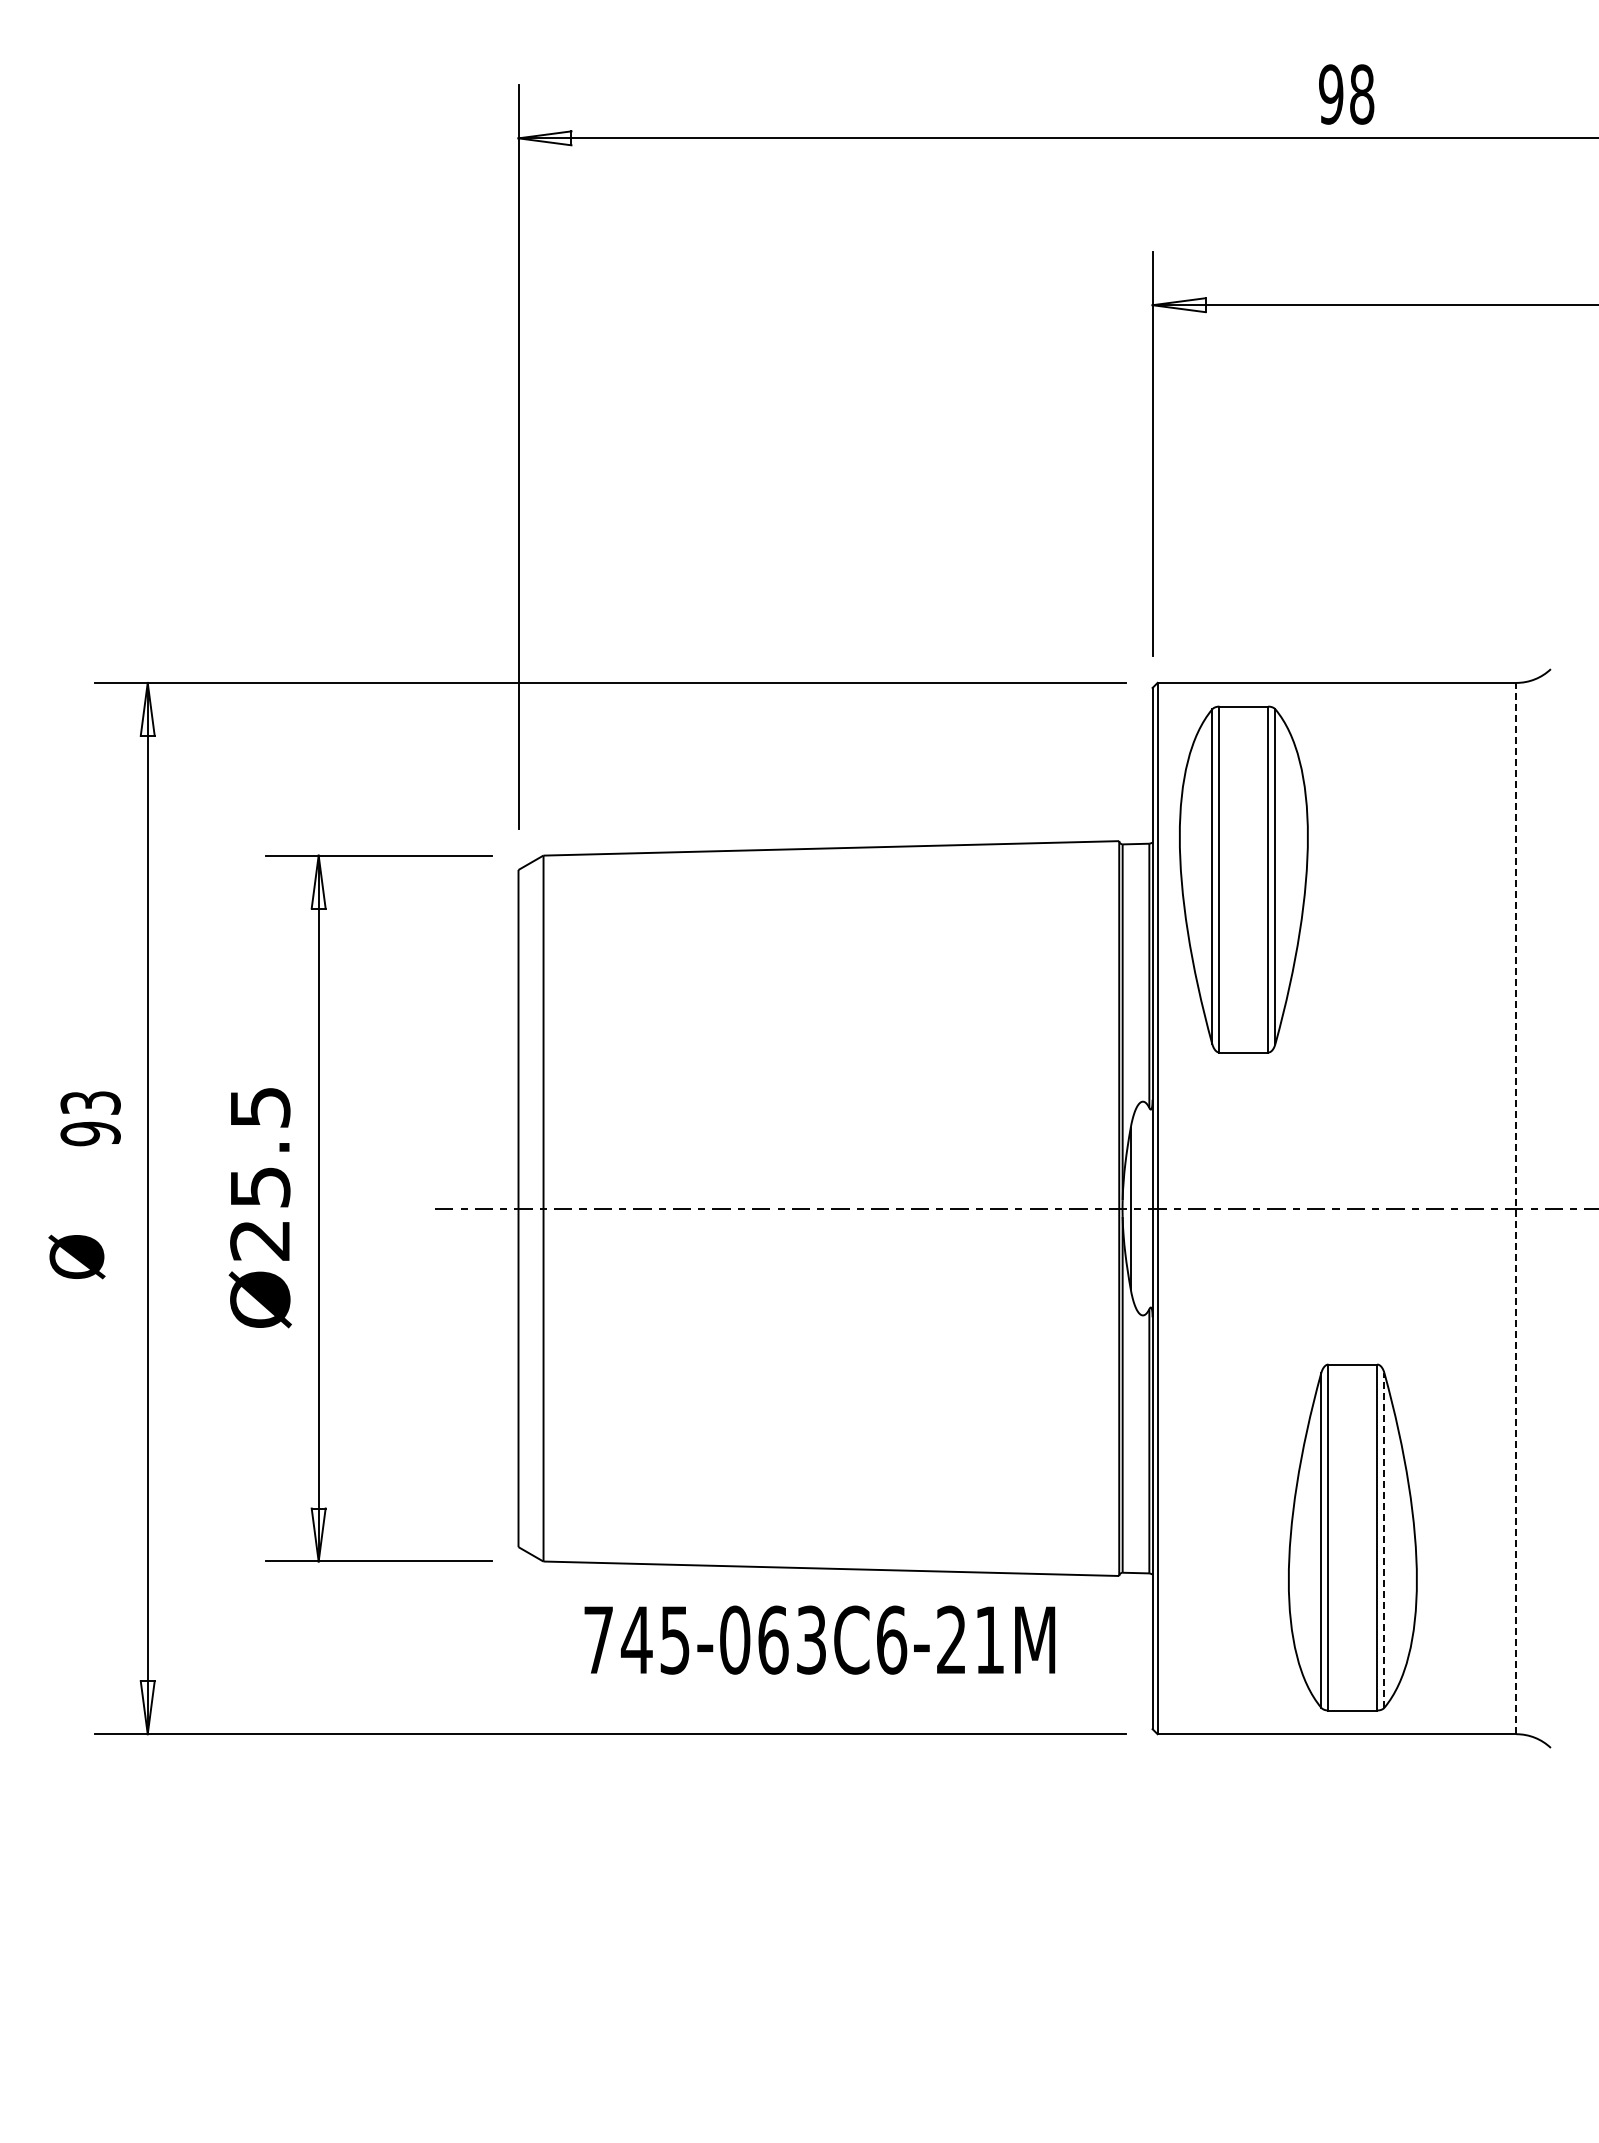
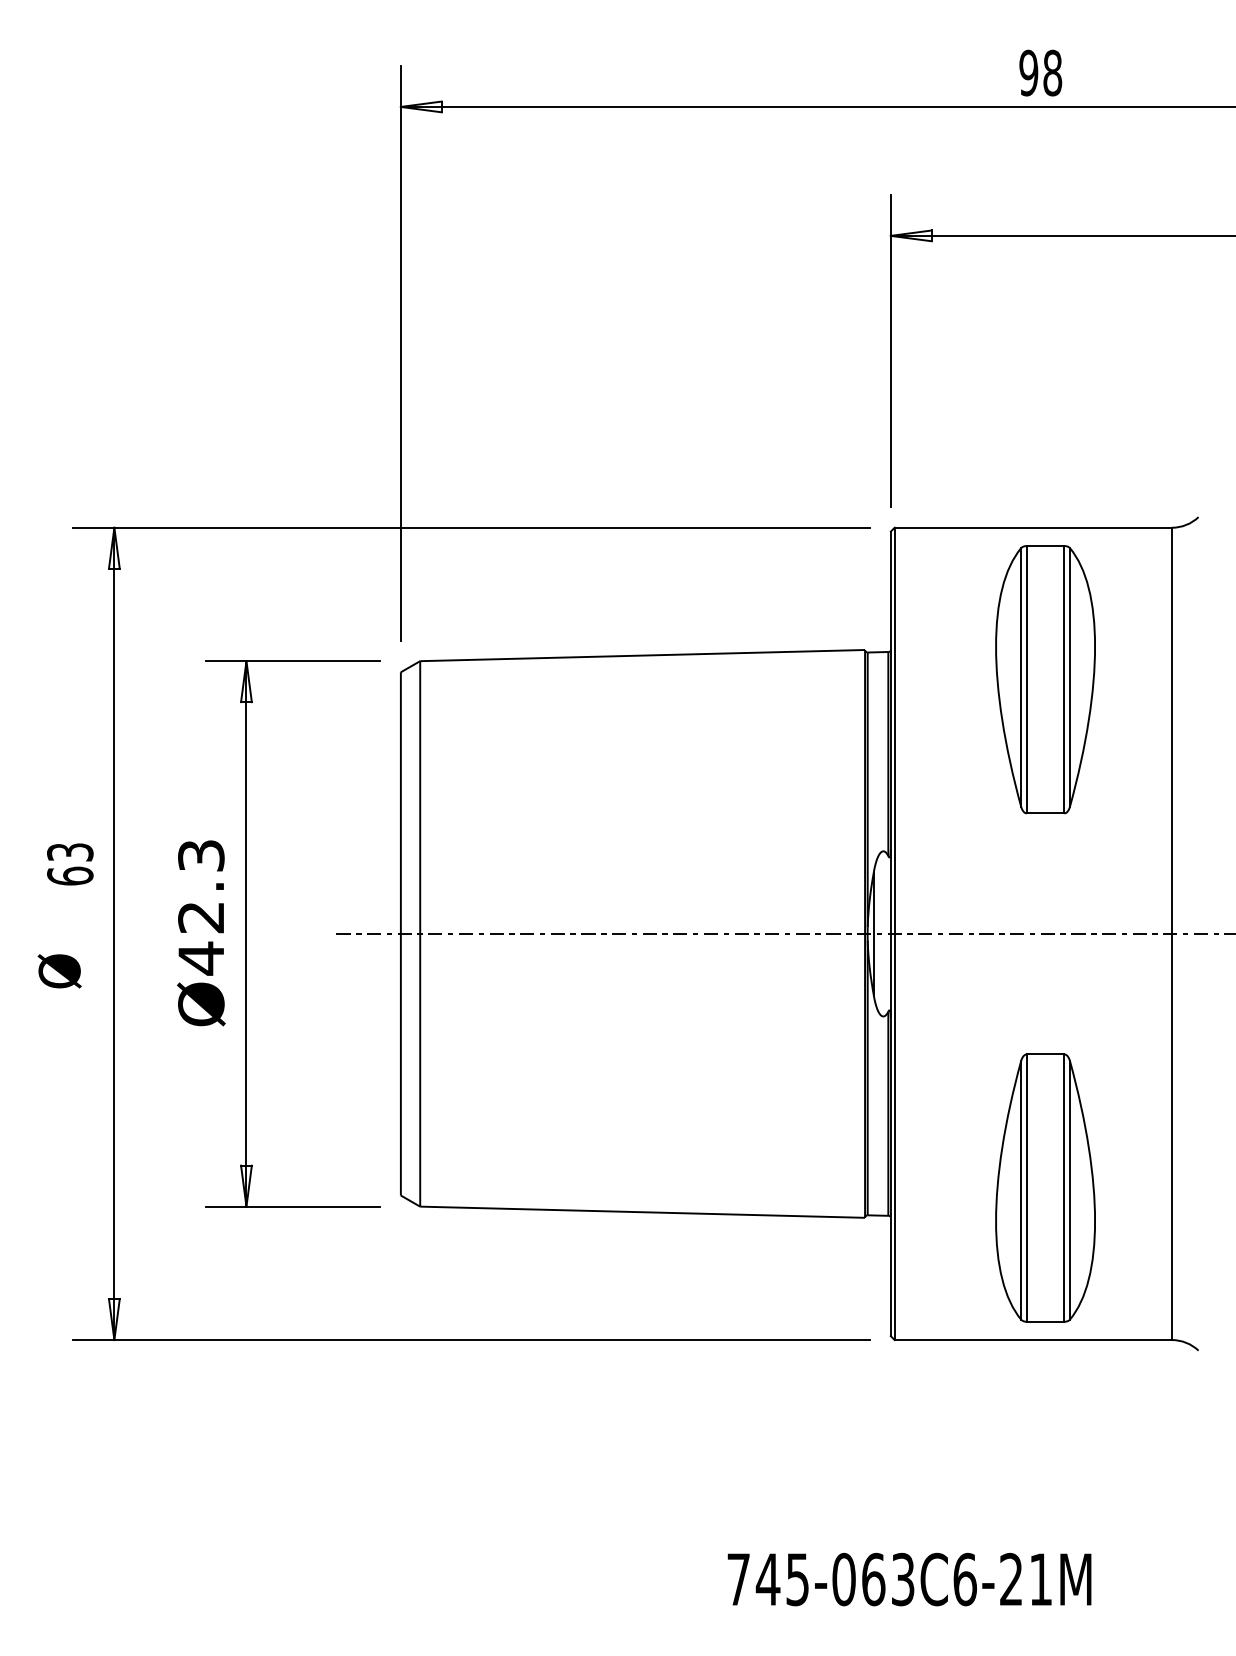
part: (1243, 879) -> (1045, 679), moved
text: (90, 1133) -> (70, 875), 93 -> 63
text: (260, 1174) -> (201, 907), Ø25.5 -> Ø42.3
line: (1516, 1208) -> (1172, 933), dashed -> solid
line: (1384, 1539) -> (1070, 1189), dashed -> solid
text: (819, 1639) -> (909, 1579), moved

